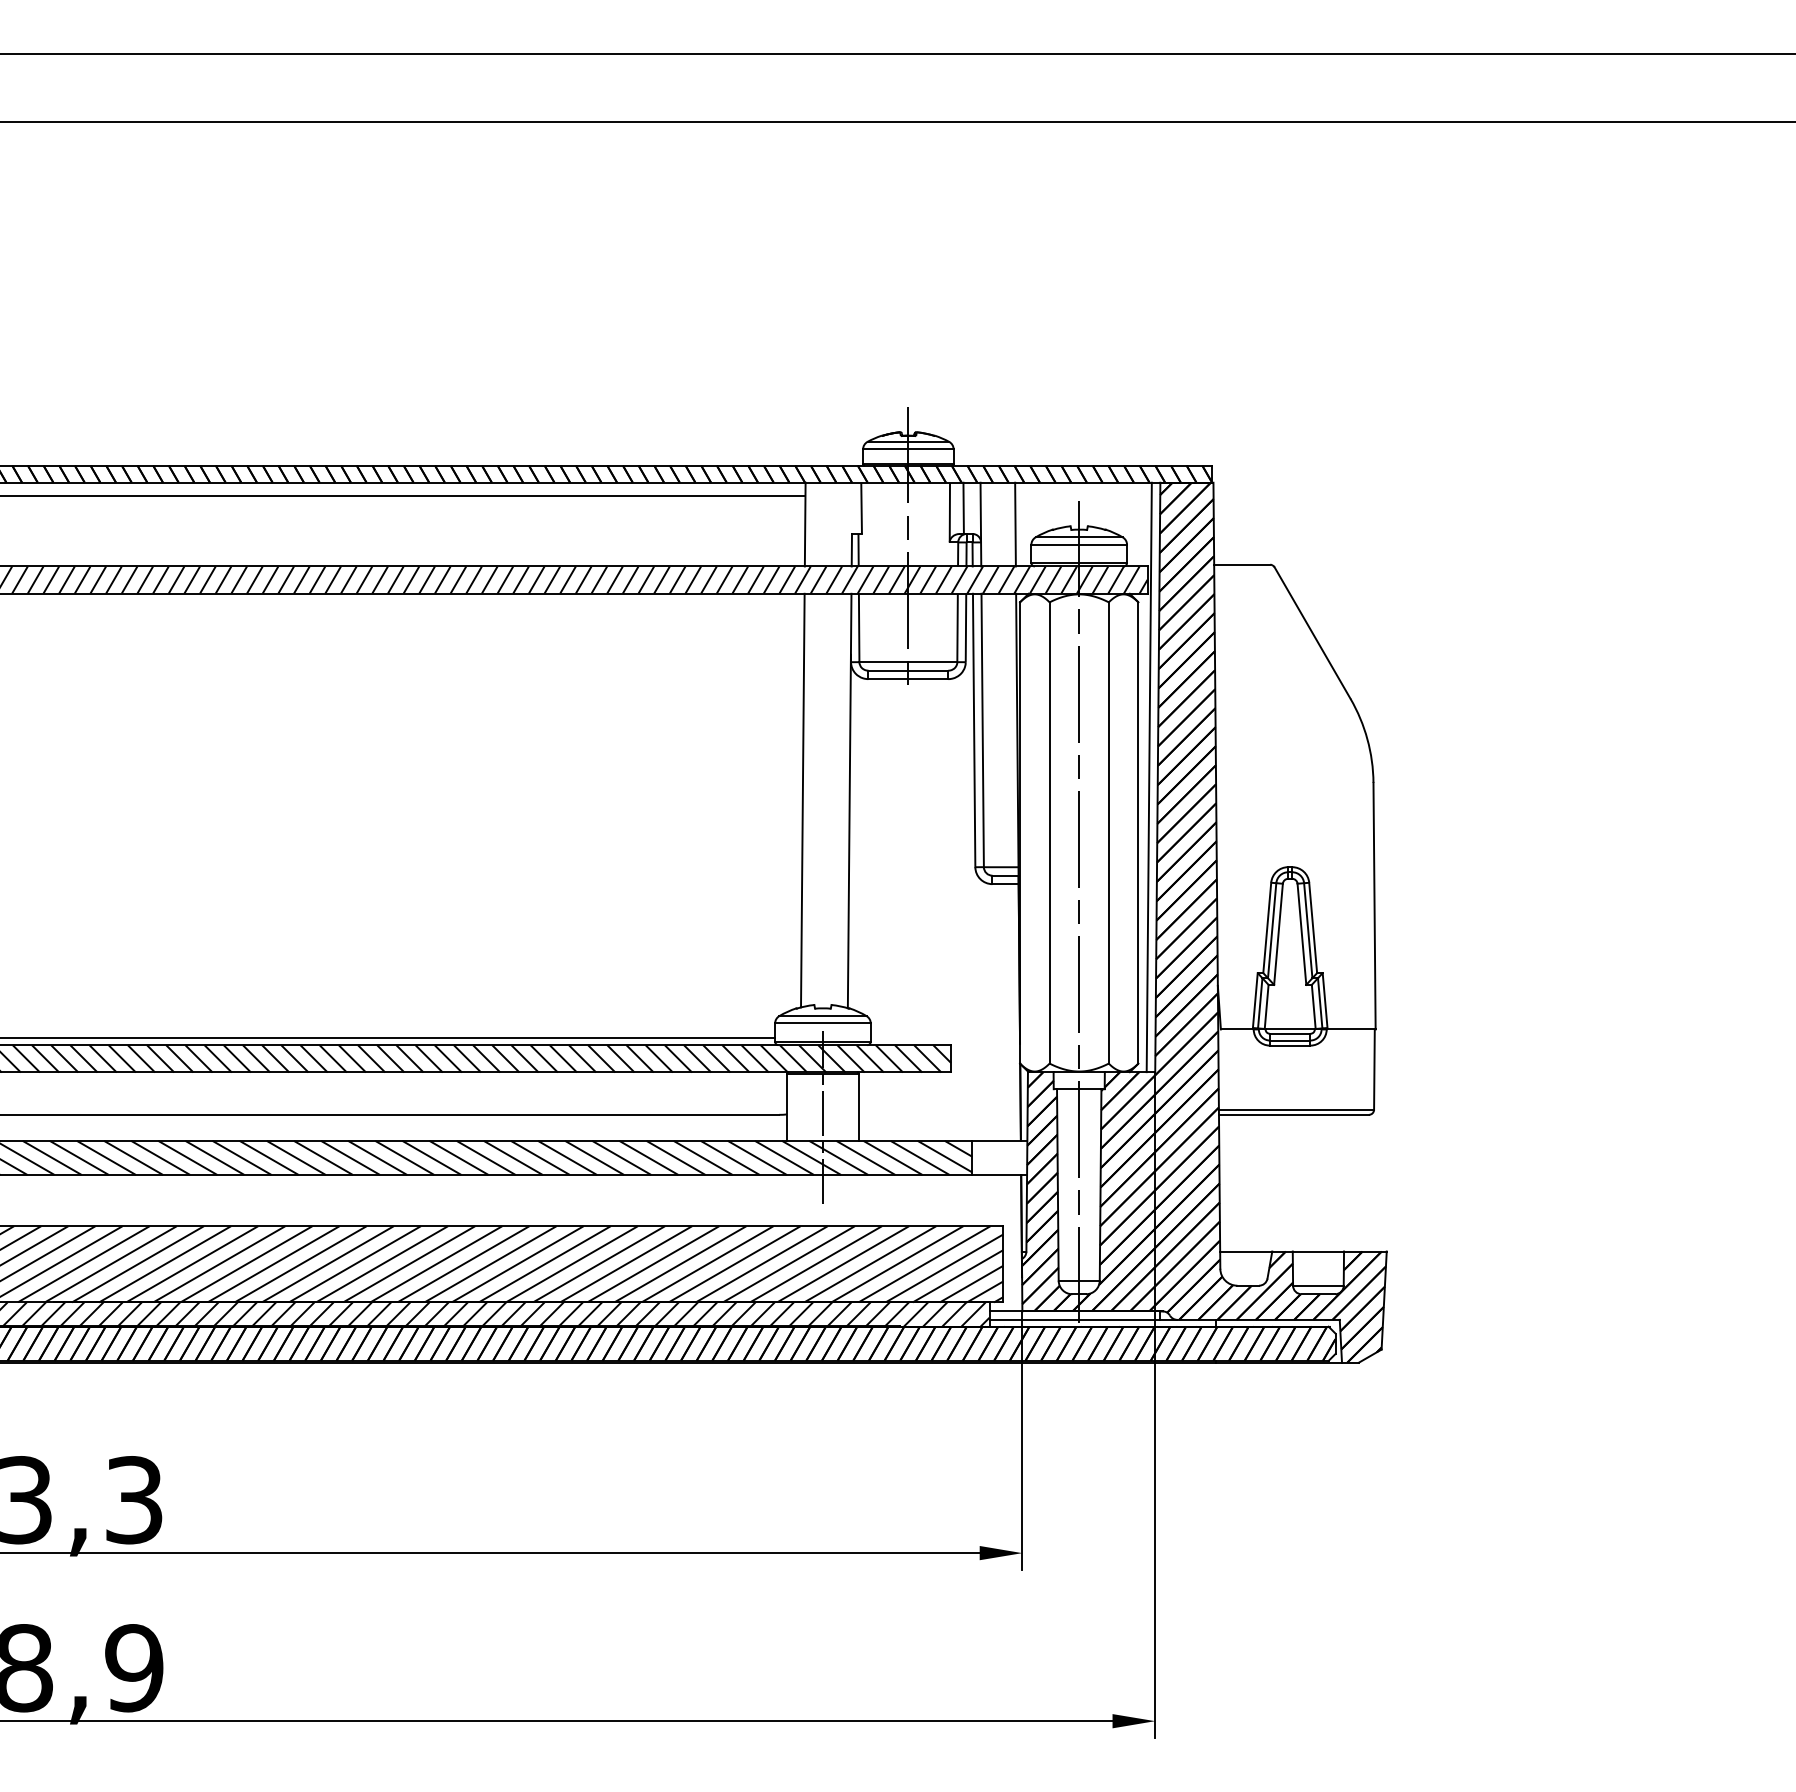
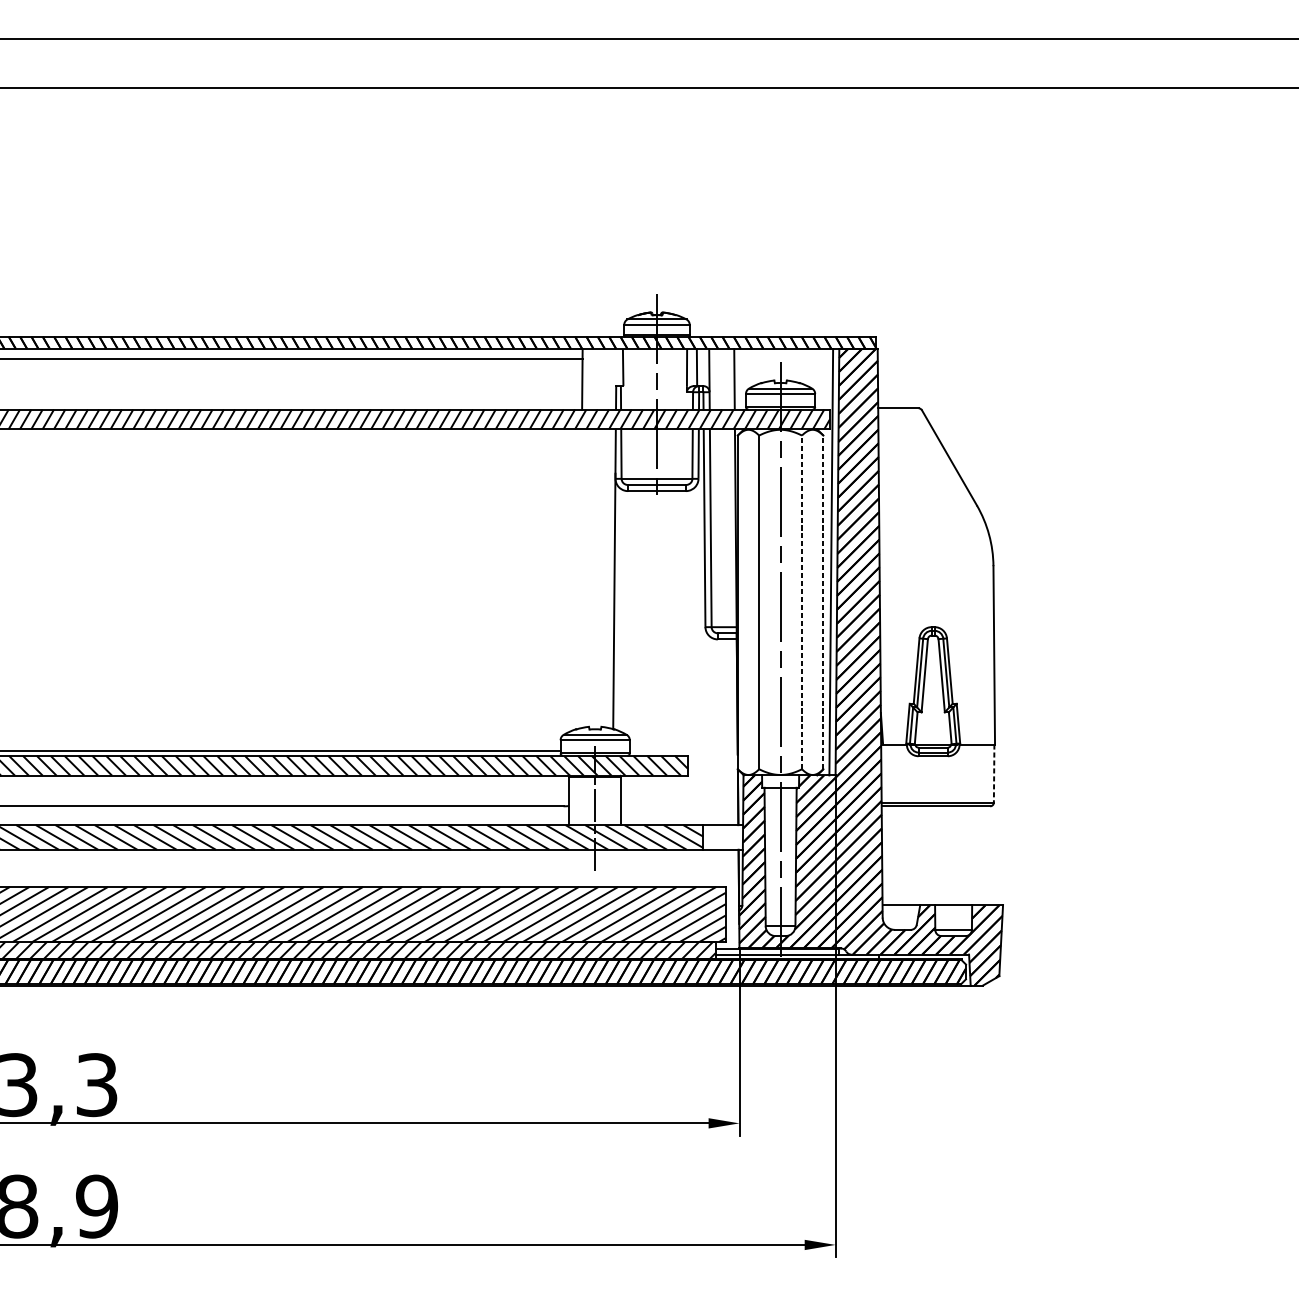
line: (802, 800) -> (580, 578), removed
line: (1108, 832) -> (801, 602), solid -> dashed
line: (1138, 832) -> (823, 602), solid -> dashed
line: (1374, 1070) -> (994, 774), solid -> dashed

